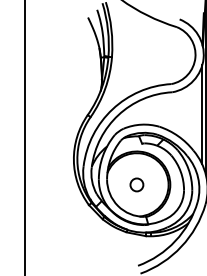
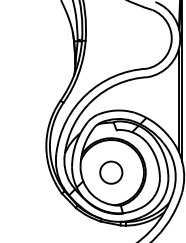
hatch: (137, 165) -> (111, 152), added
circle: (136, 184) -> (110, 172), size x1.67

